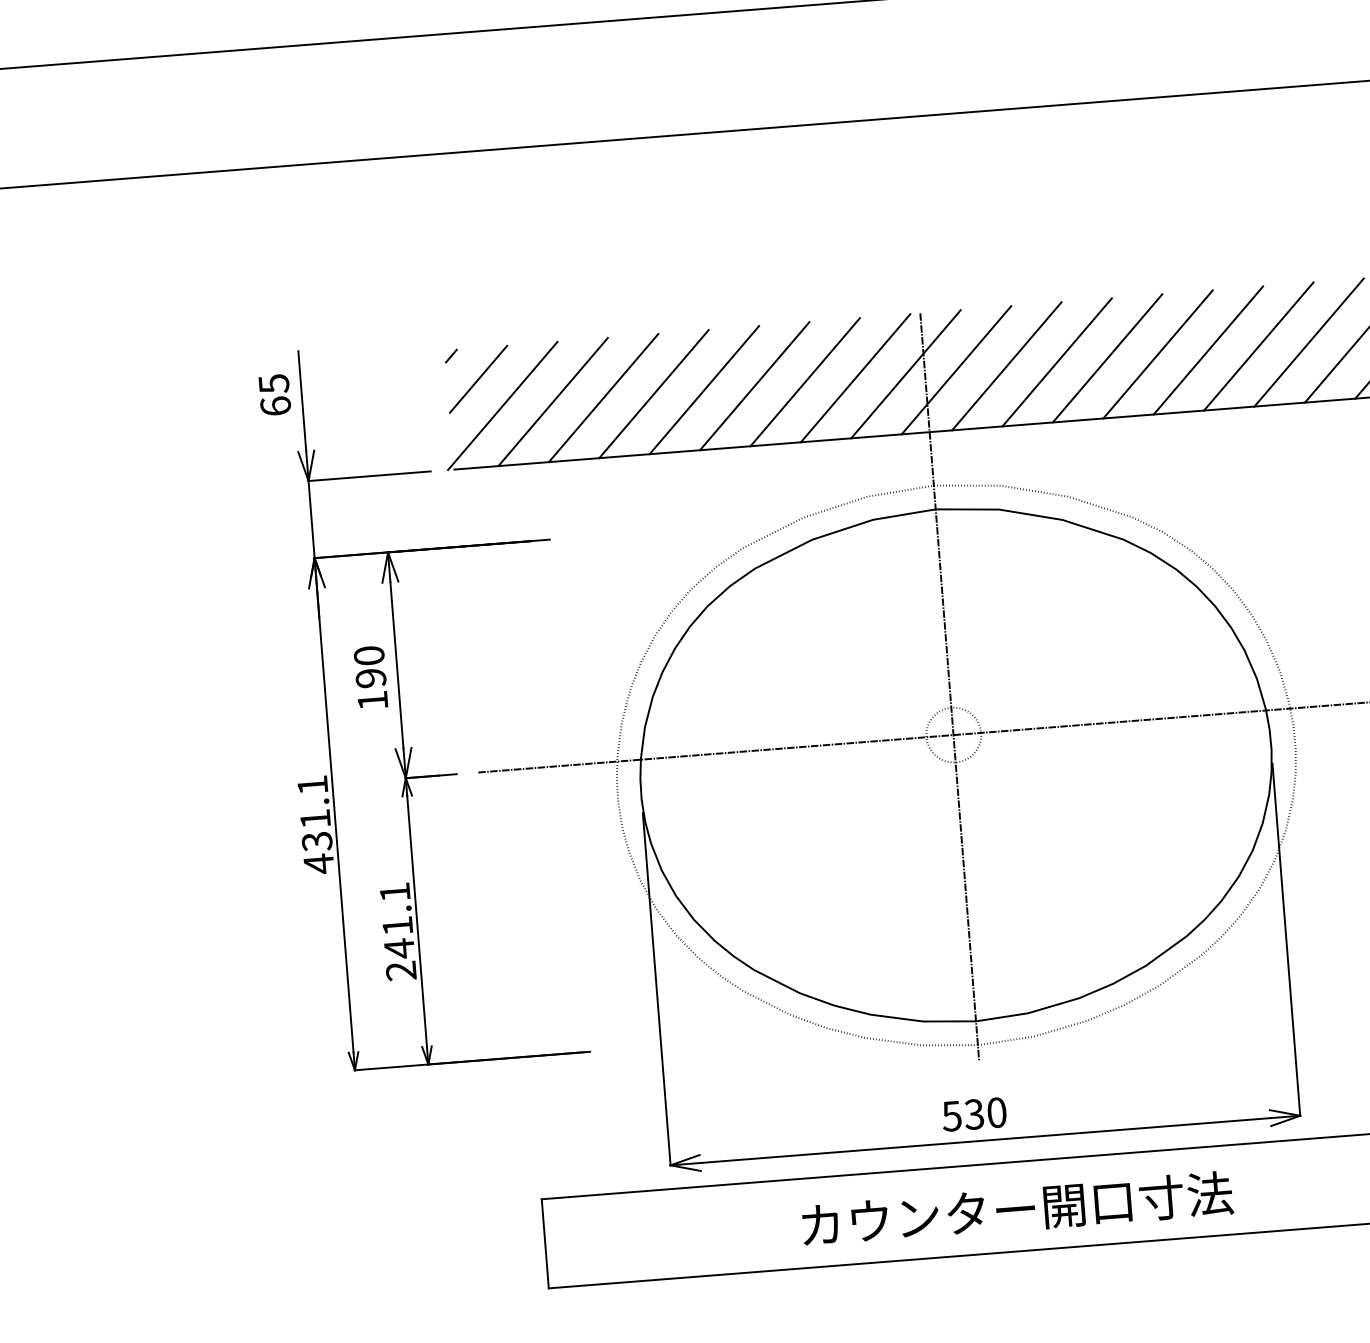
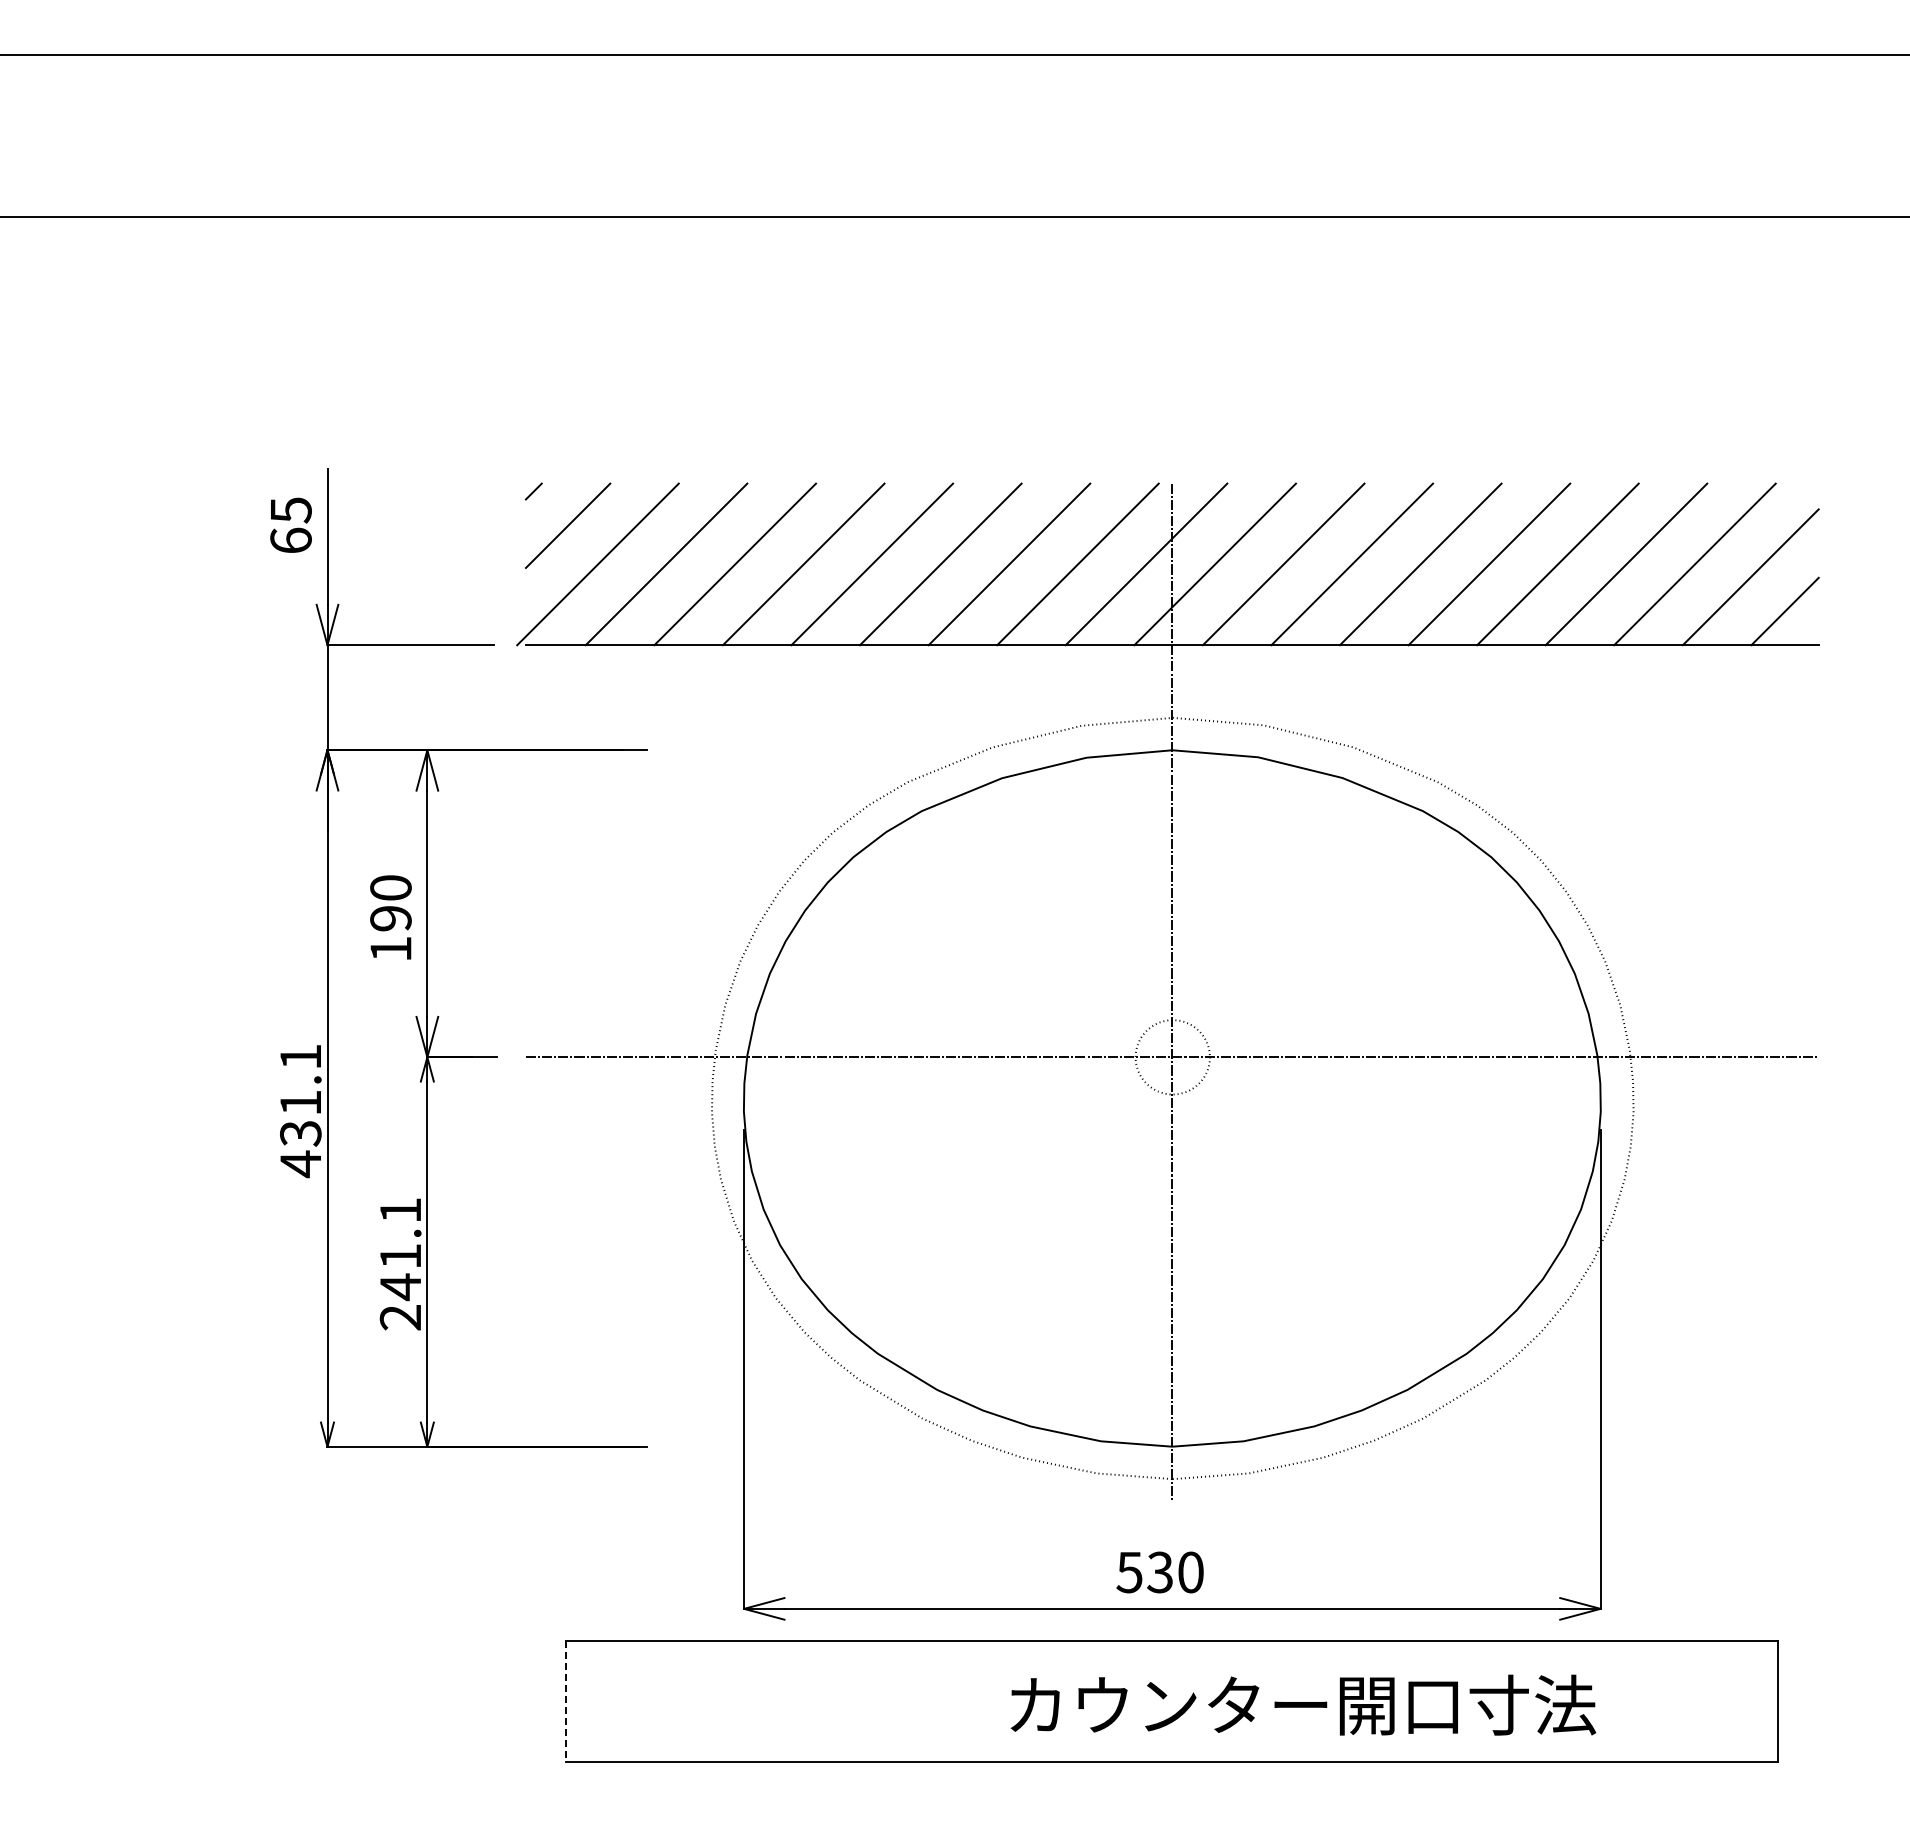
text: (1016, 1208) -> (1302, 1704), moved
line: (545, 1243) -> (566, 1701), solid -> dashed

